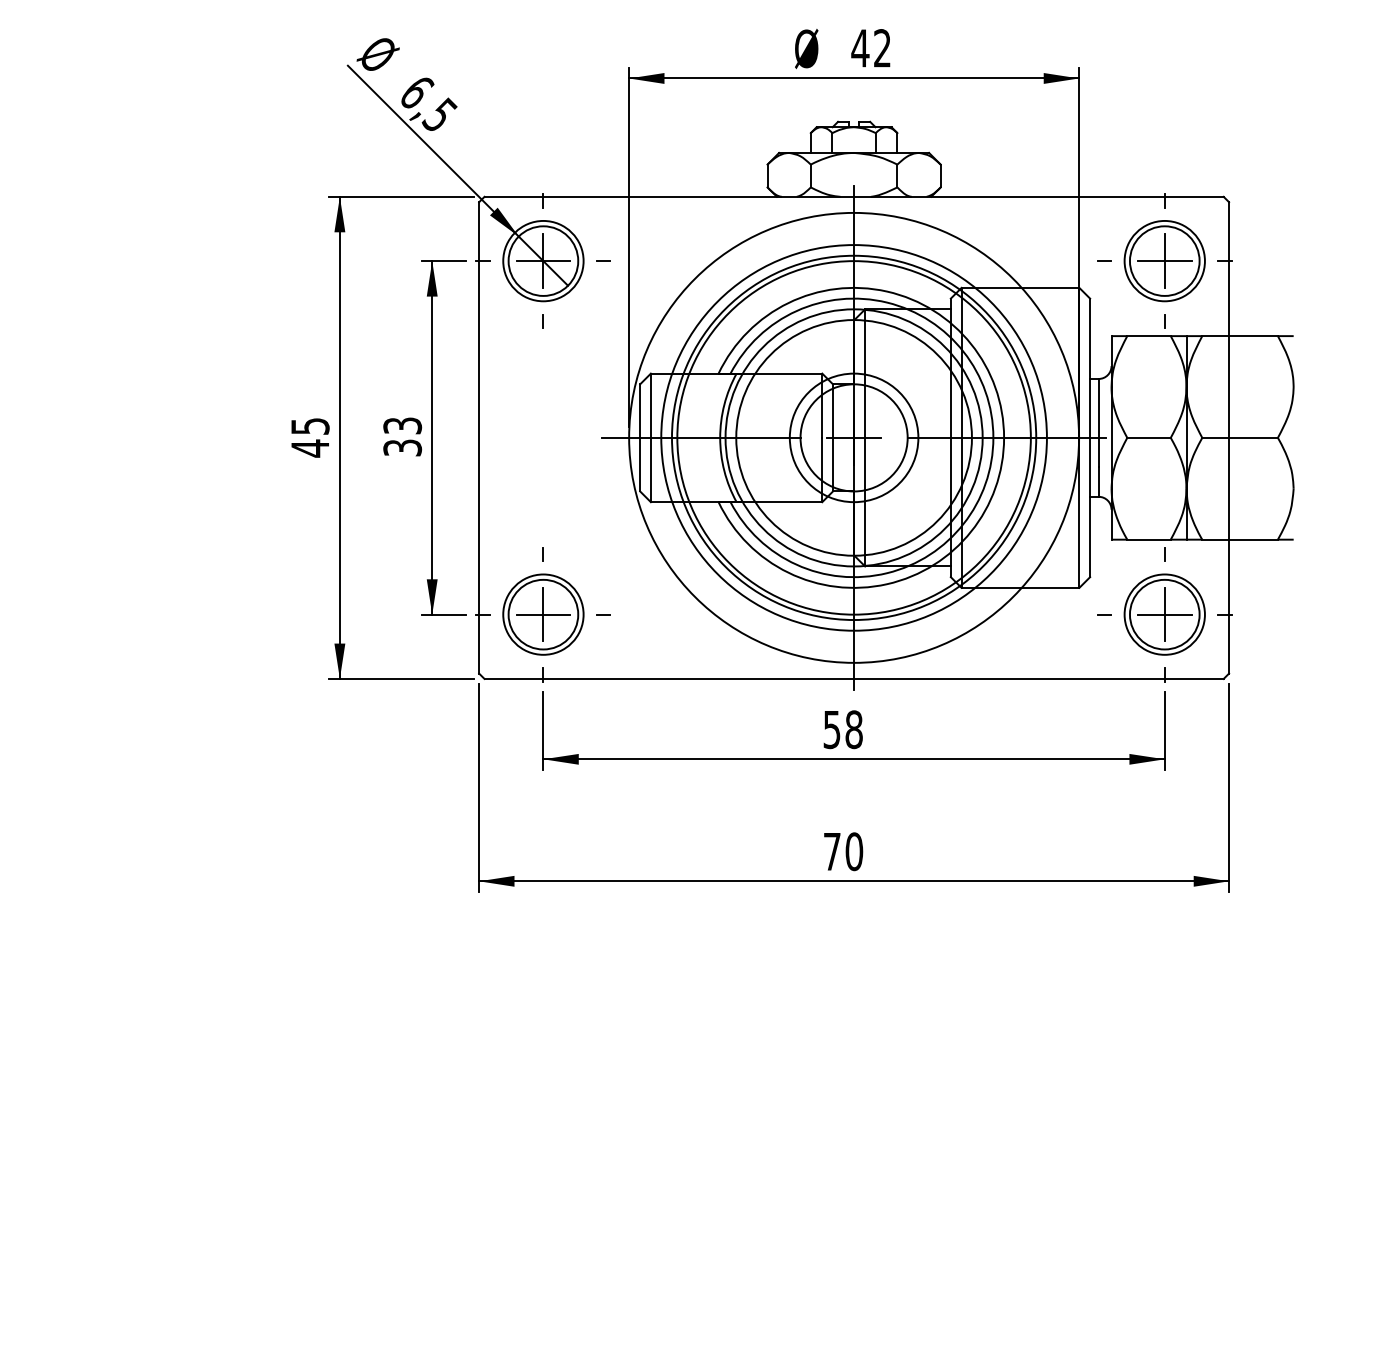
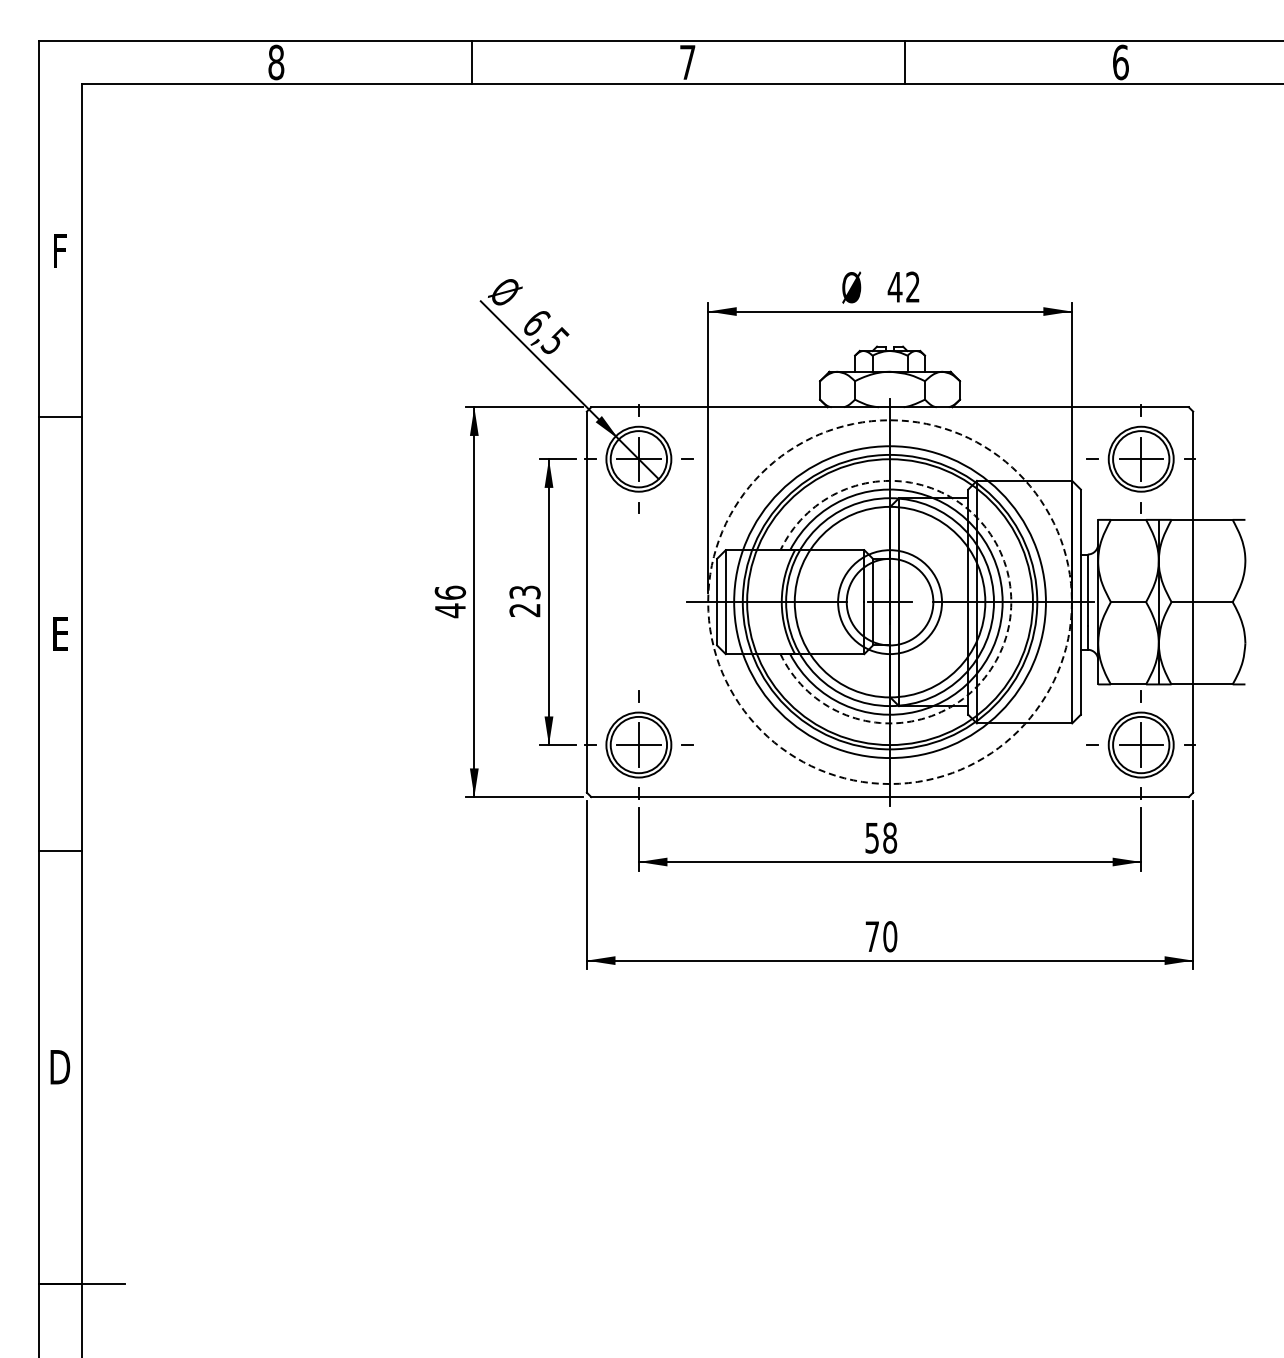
text: (310, 425) -> (450, 592), 45 -> 46
circle: (853, 438) -> (889, 602), solid -> dashed
arc: (1004, 438) -> (1011, 602), solid -> dashed
text: (401, 448) -> (524, 610), 33 -> 23

